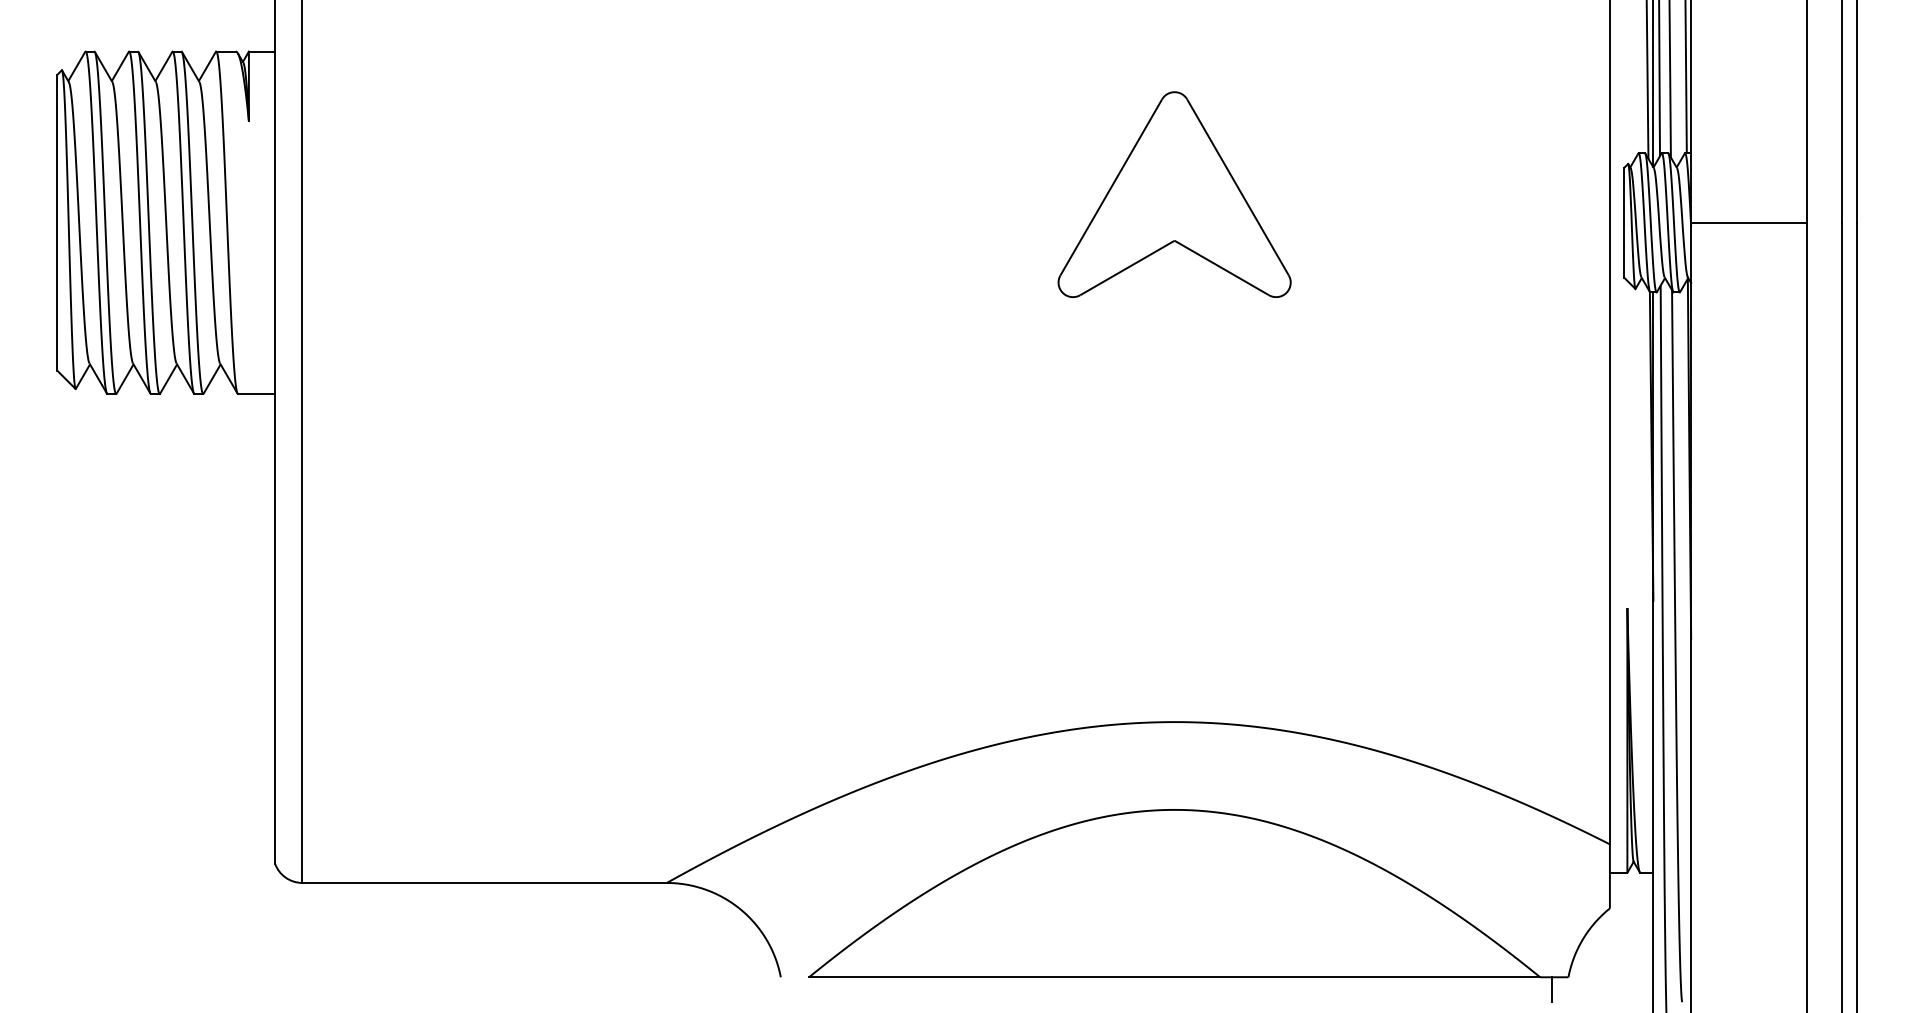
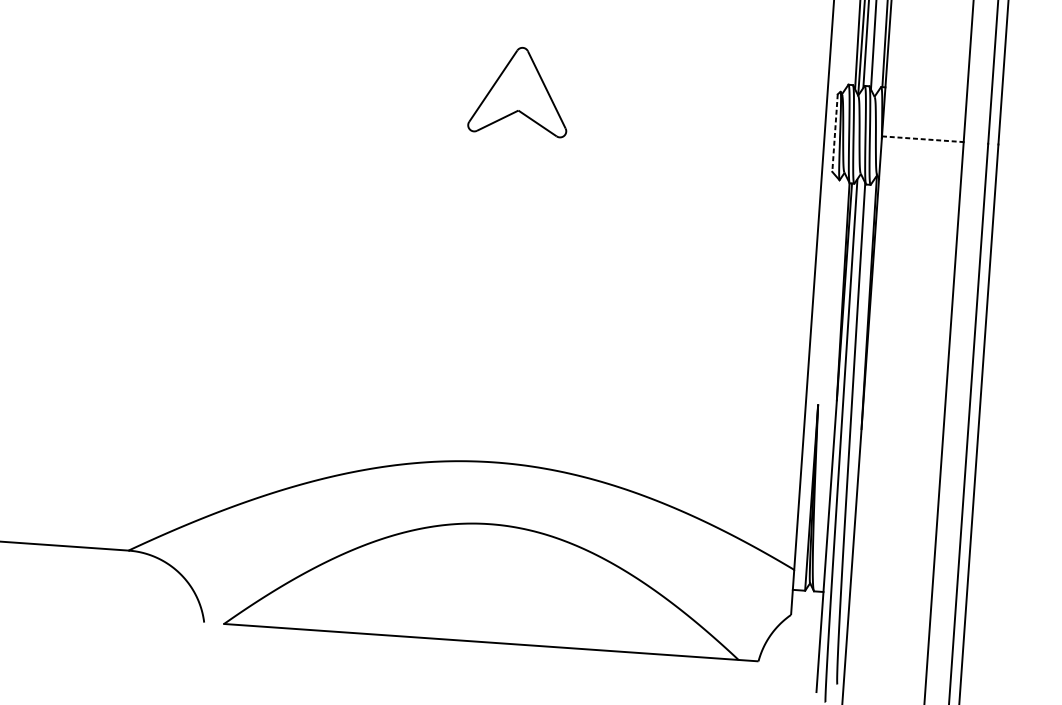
part: (1174, 194) -> (519, 91), size x0.6
line: (1749, 222) -> (923, 139), solid -> dashed
line: (1624, 223) -> (835, 133), solid -> dashed
line: (1551, 989) -> (745, 669), removed

